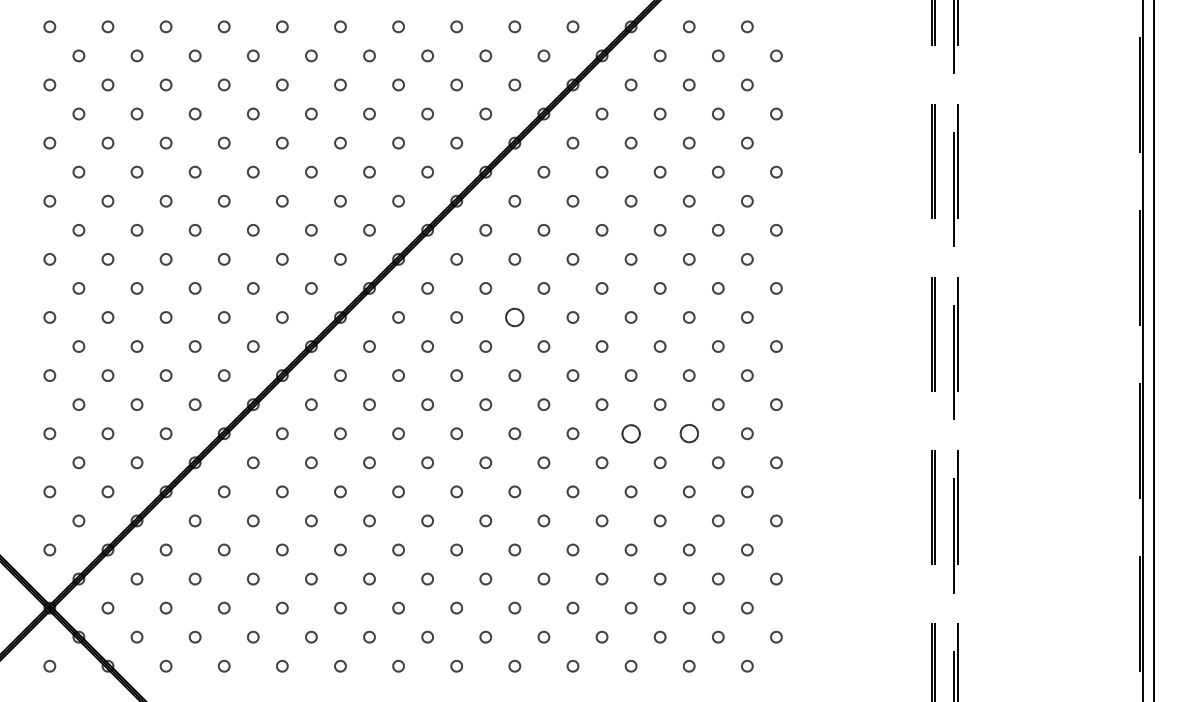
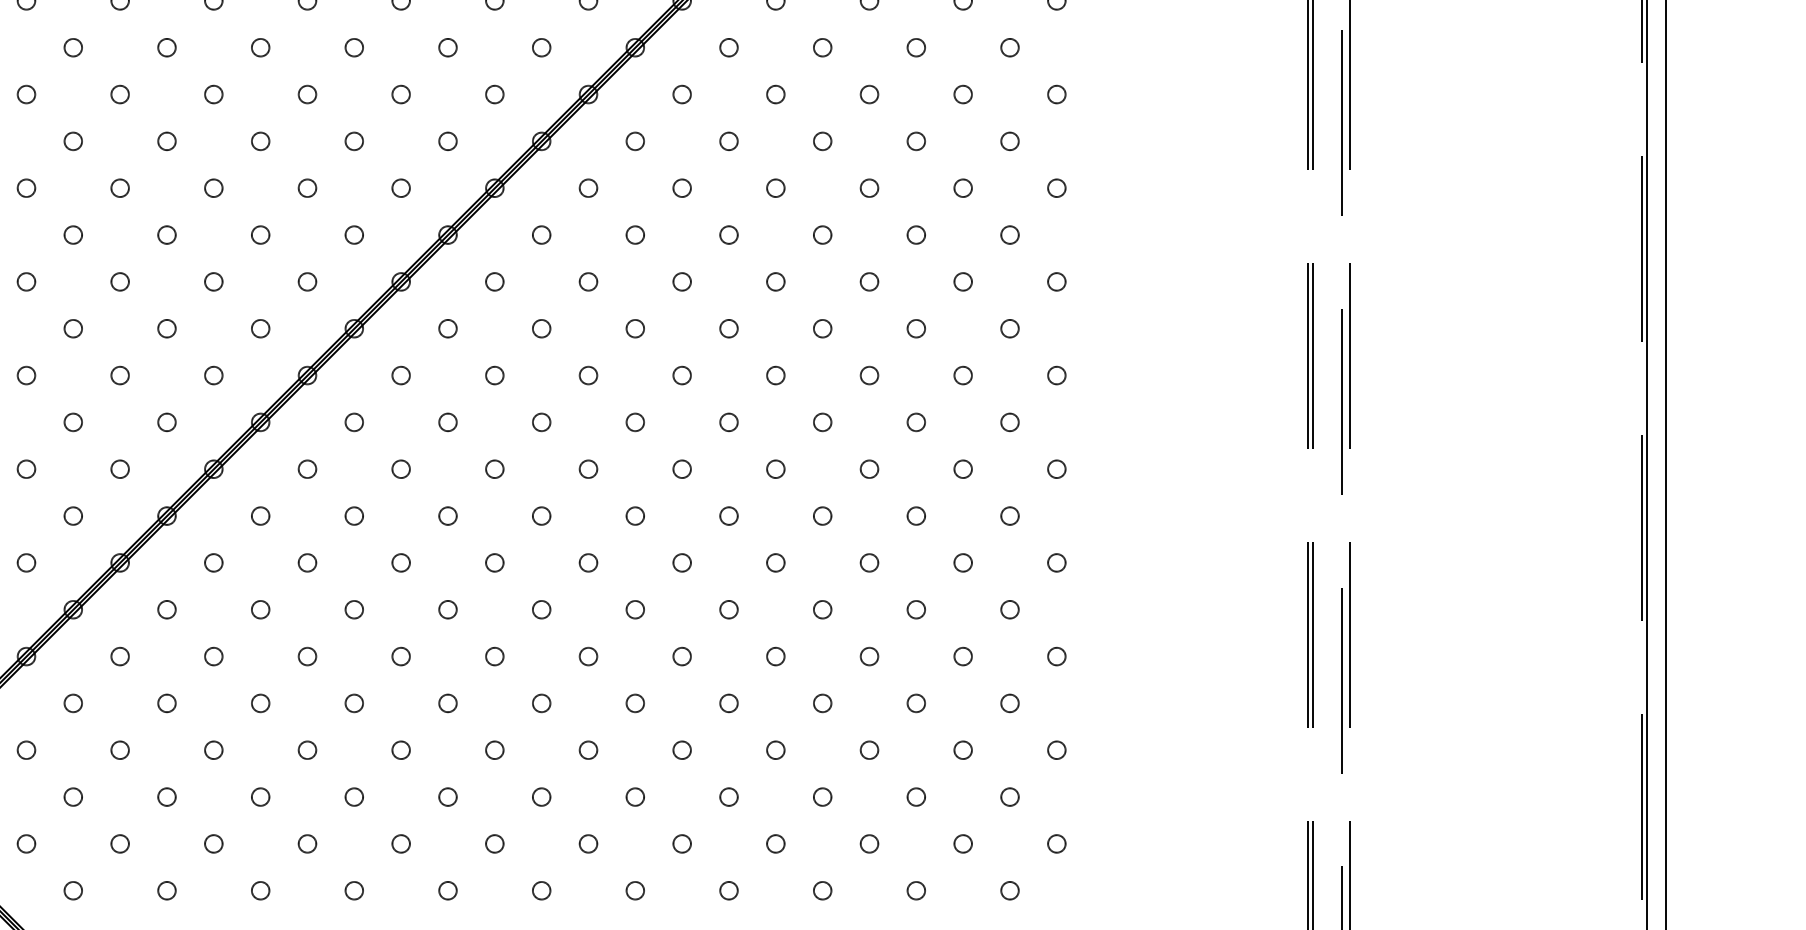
circle: (514, 317) -> (634, 328), size x0.62
circle: (630, 433) -> (821, 515), size x0.62
circle: (688, 433) -> (915, 515), size x0.62

